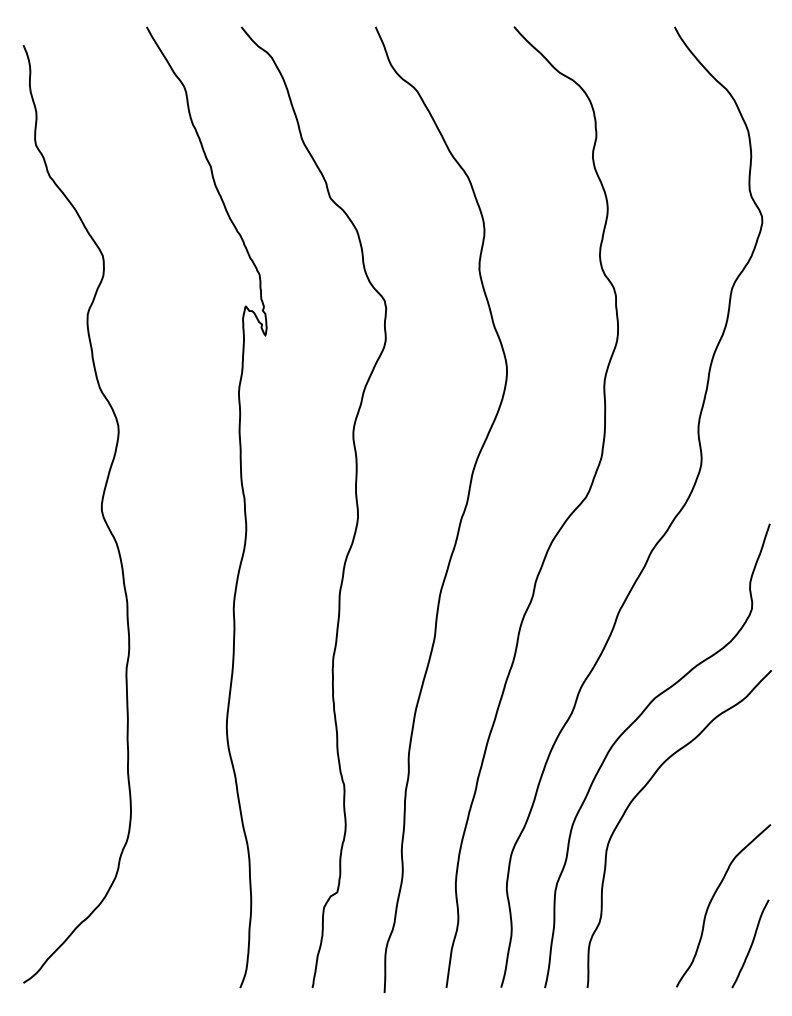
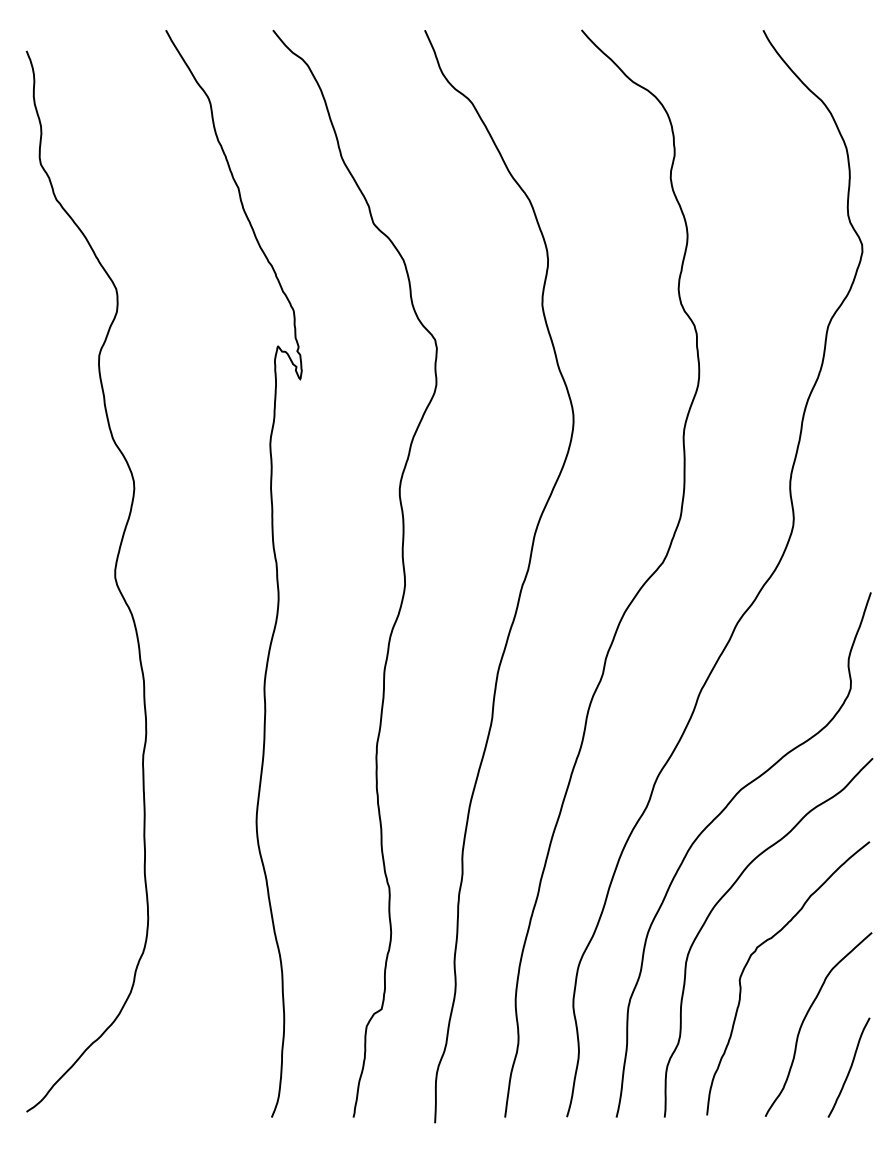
curve: (668, 841) -> (756, 951), added

